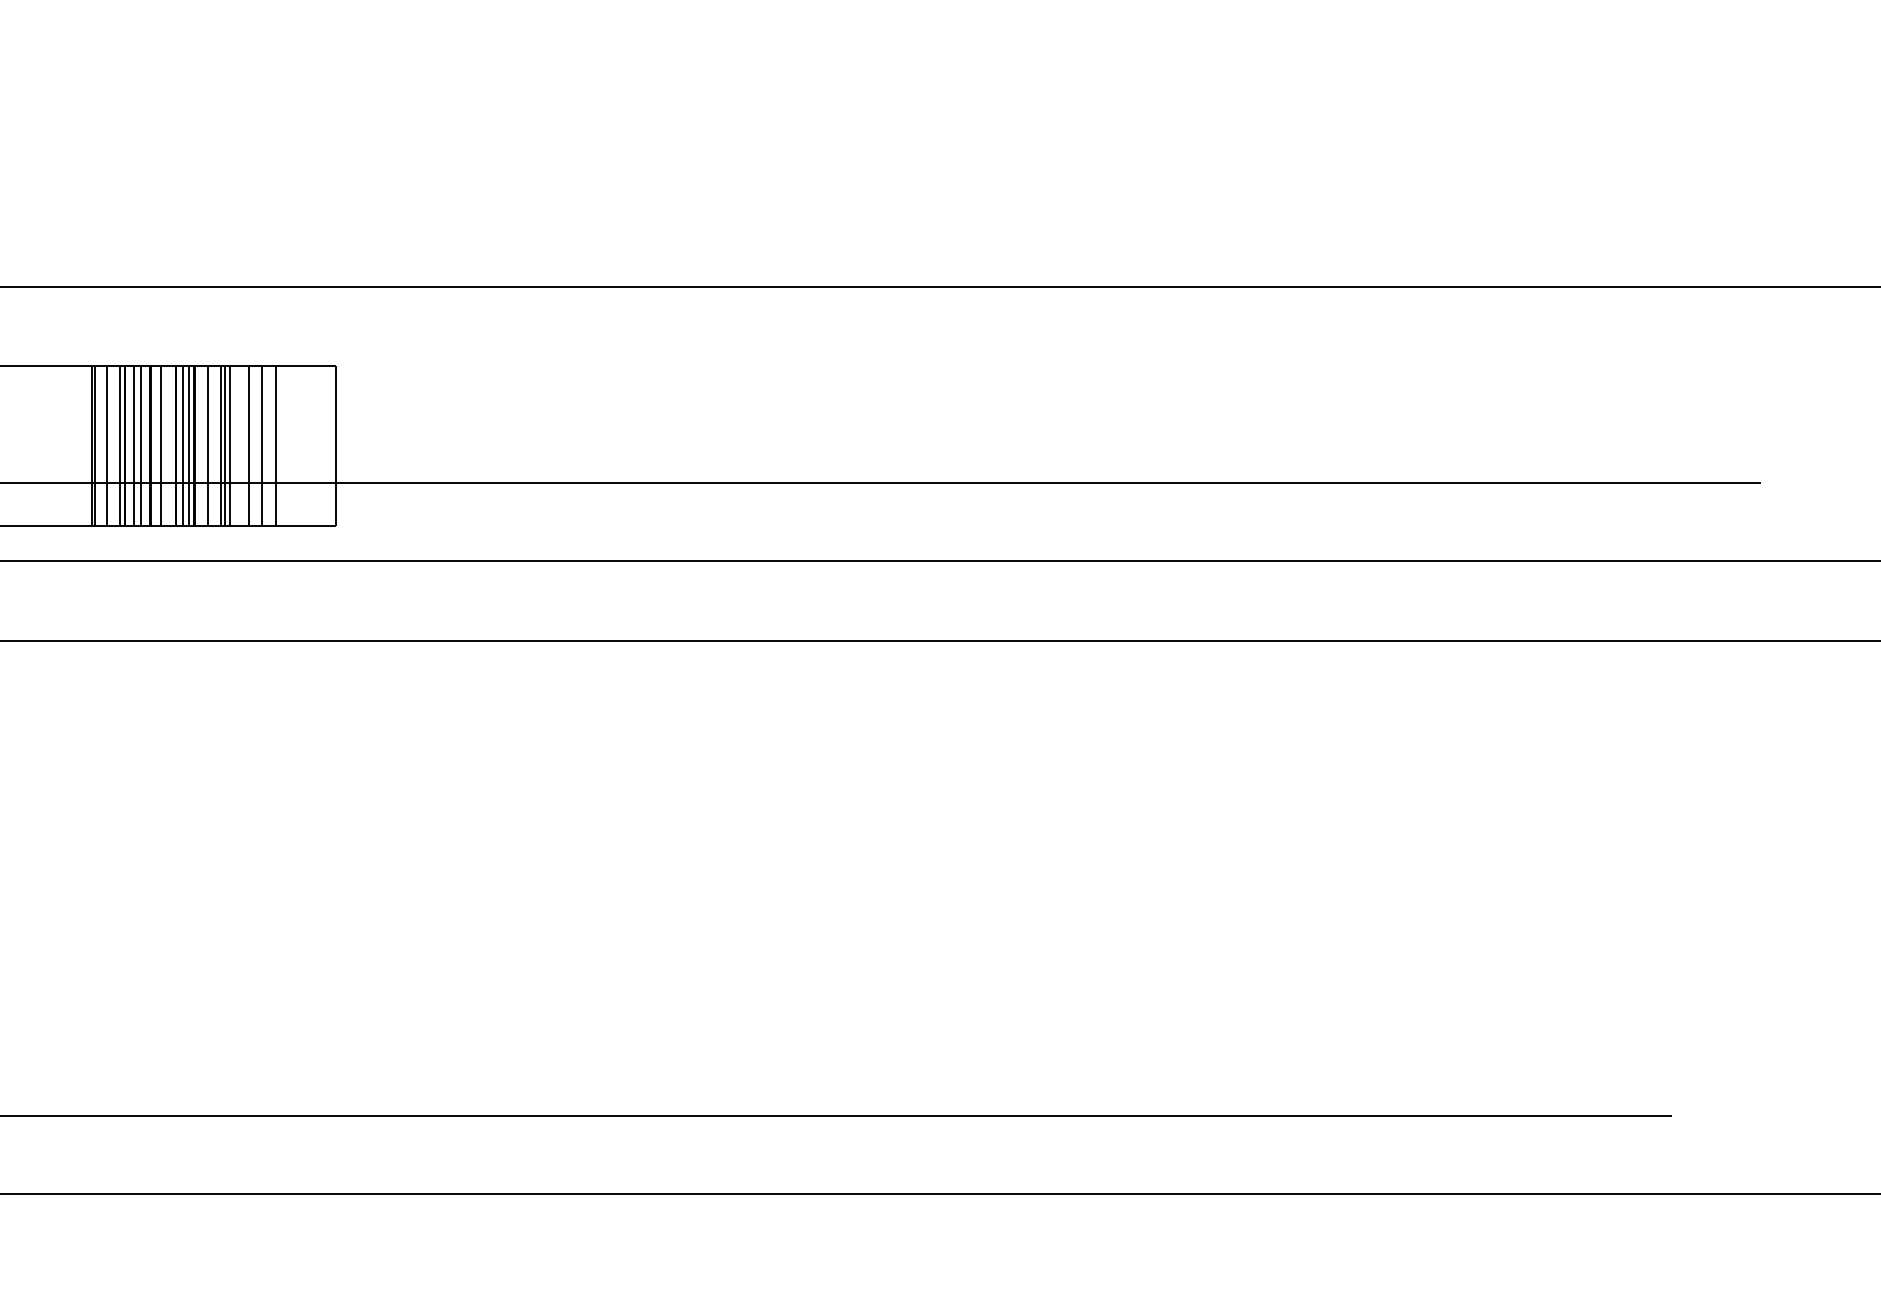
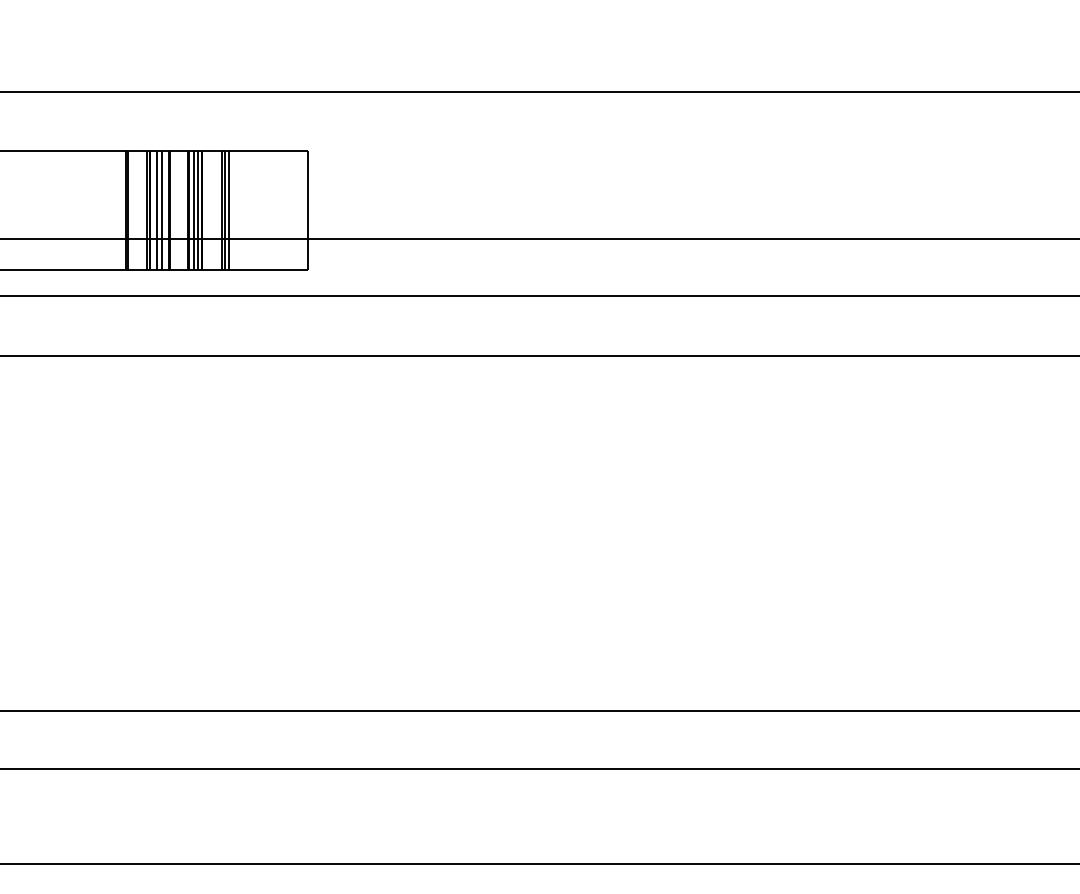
line: (106, 445) -> (136, 210), removed
line: (161, 445) -> (177, 210), removed
line: (207, 445) -> (211, 210), removed
line: (248, 445) -> (242, 210), removed
line: (262, 445) -> (253, 210), removed
line: (275, 445) -> (262, 210), removed

